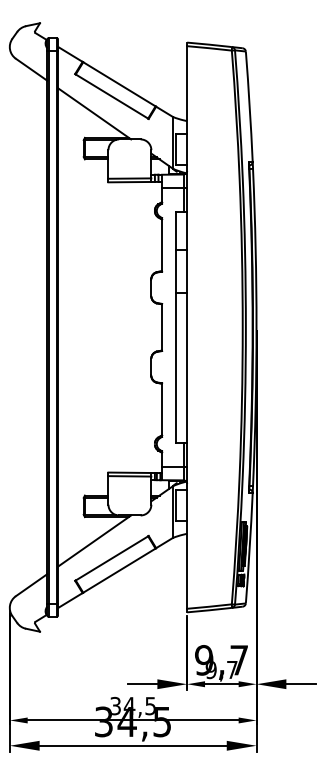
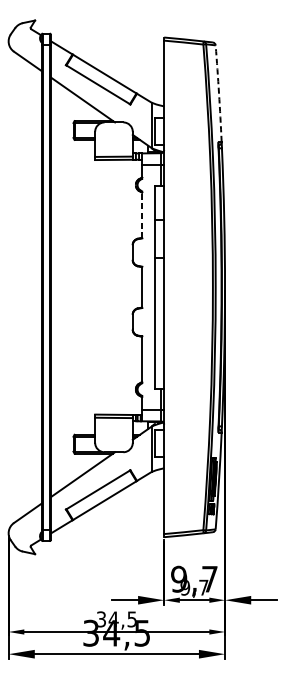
arc: (249, 106) -> (218, 93), solid -> dashed
line: (162, 244) -> (142, 214), solid -> dashed

